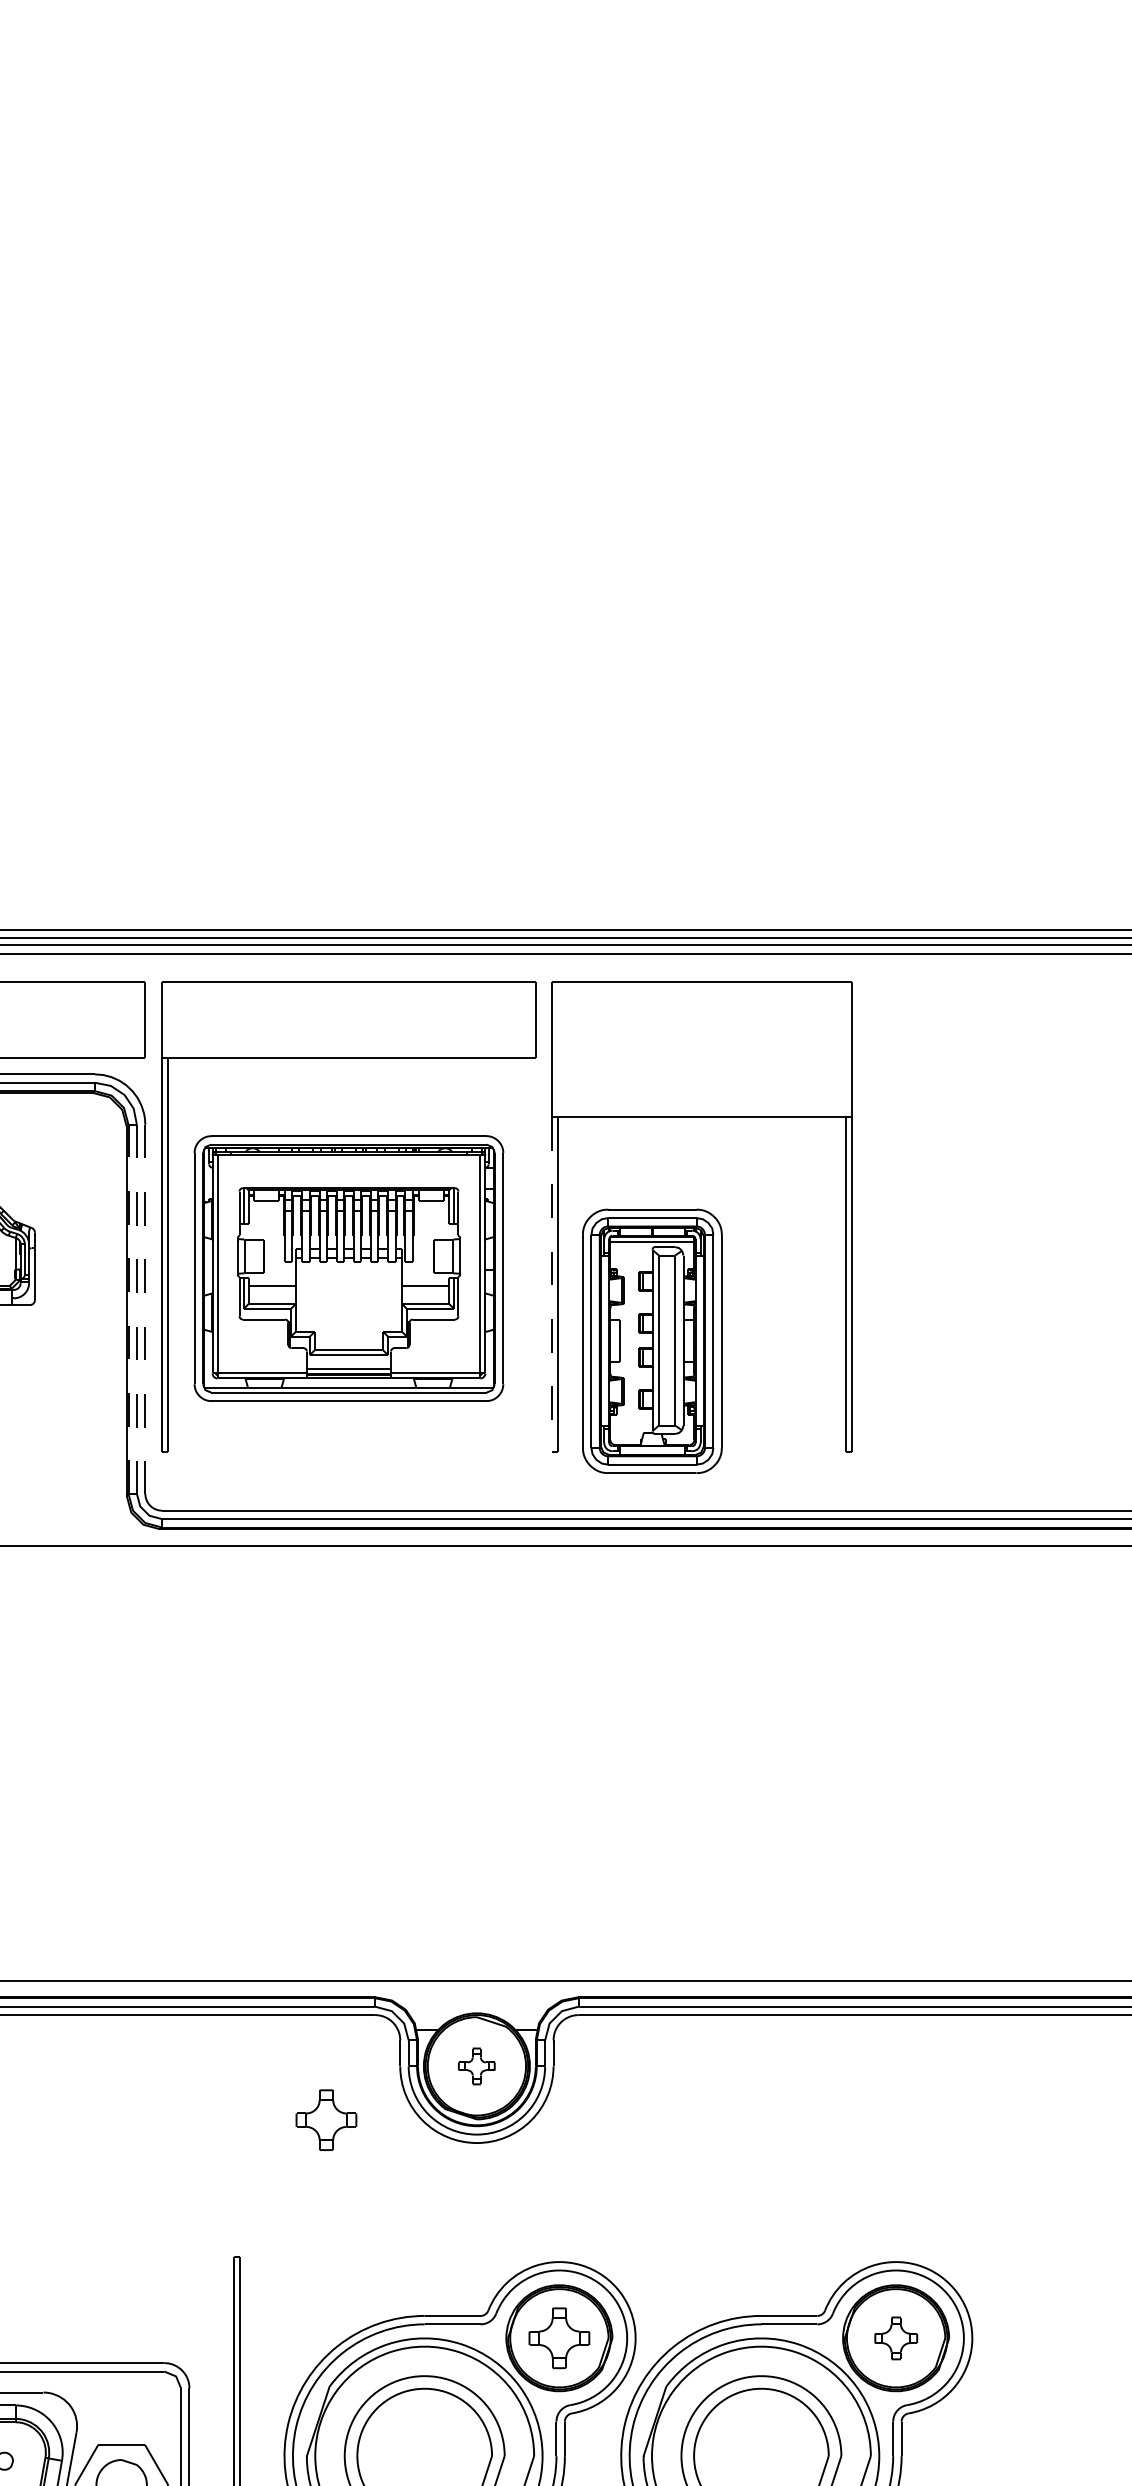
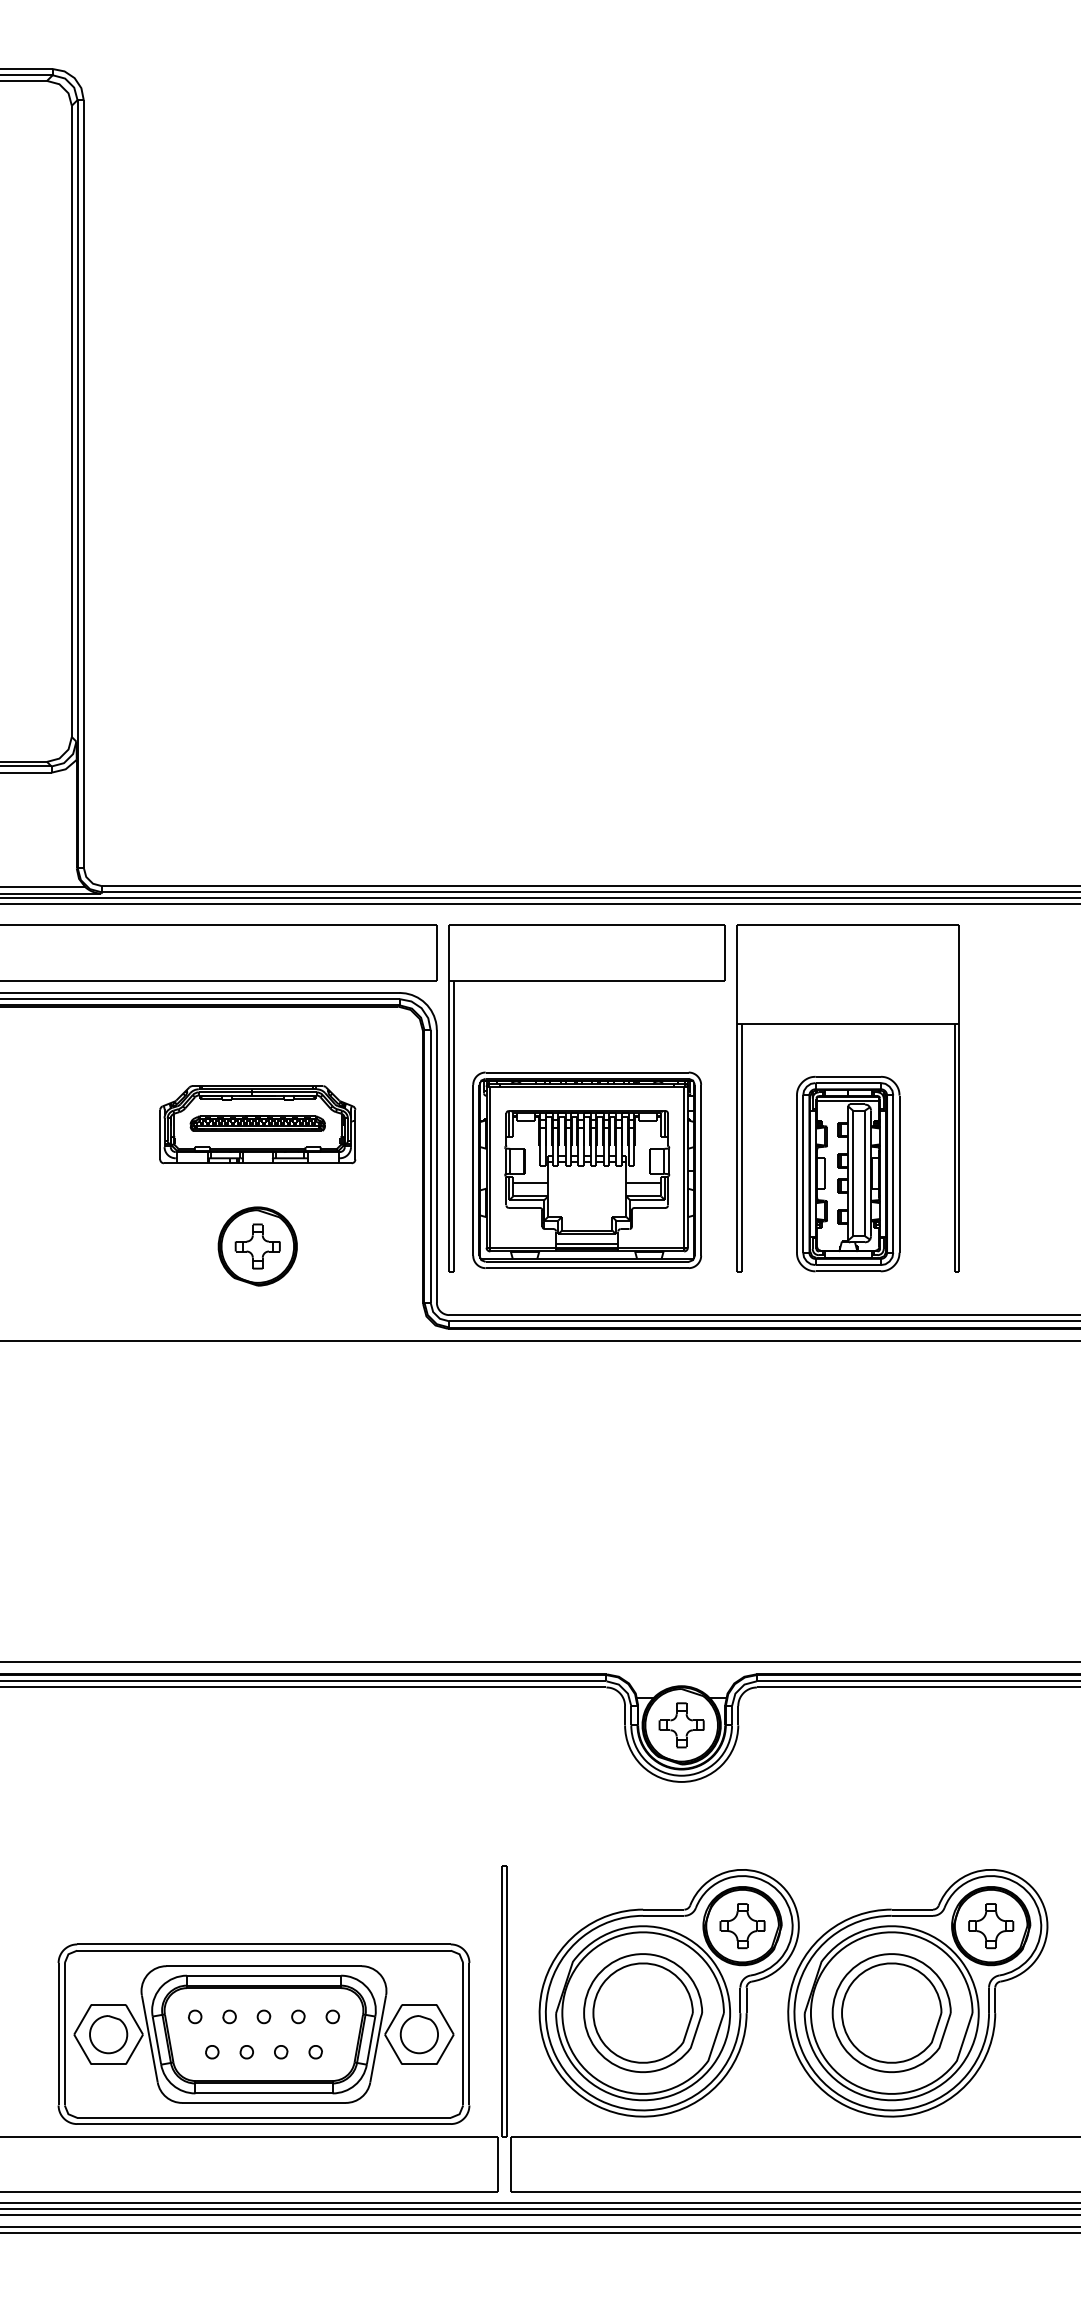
part: (348, 1267) -> (586, 1169), moved
line: (552, 1285) -> (737, 1148), dashed -> solid
line: (128, 1308) -> (424, 1165), dashed -> solid
line: (136, 1309) -> (430, 1166), dashed -> solid
line: (144, 1309) -> (436, 1166), dashed -> solid
part: (652, 1341) -> (848, 1174), moved
part: (476, 2066) -> (681, 1725), size x1.67
part: (326, 2120) -> (570, 1765), removed
part: (896, 2338) -> (991, 1926), size x1.43

